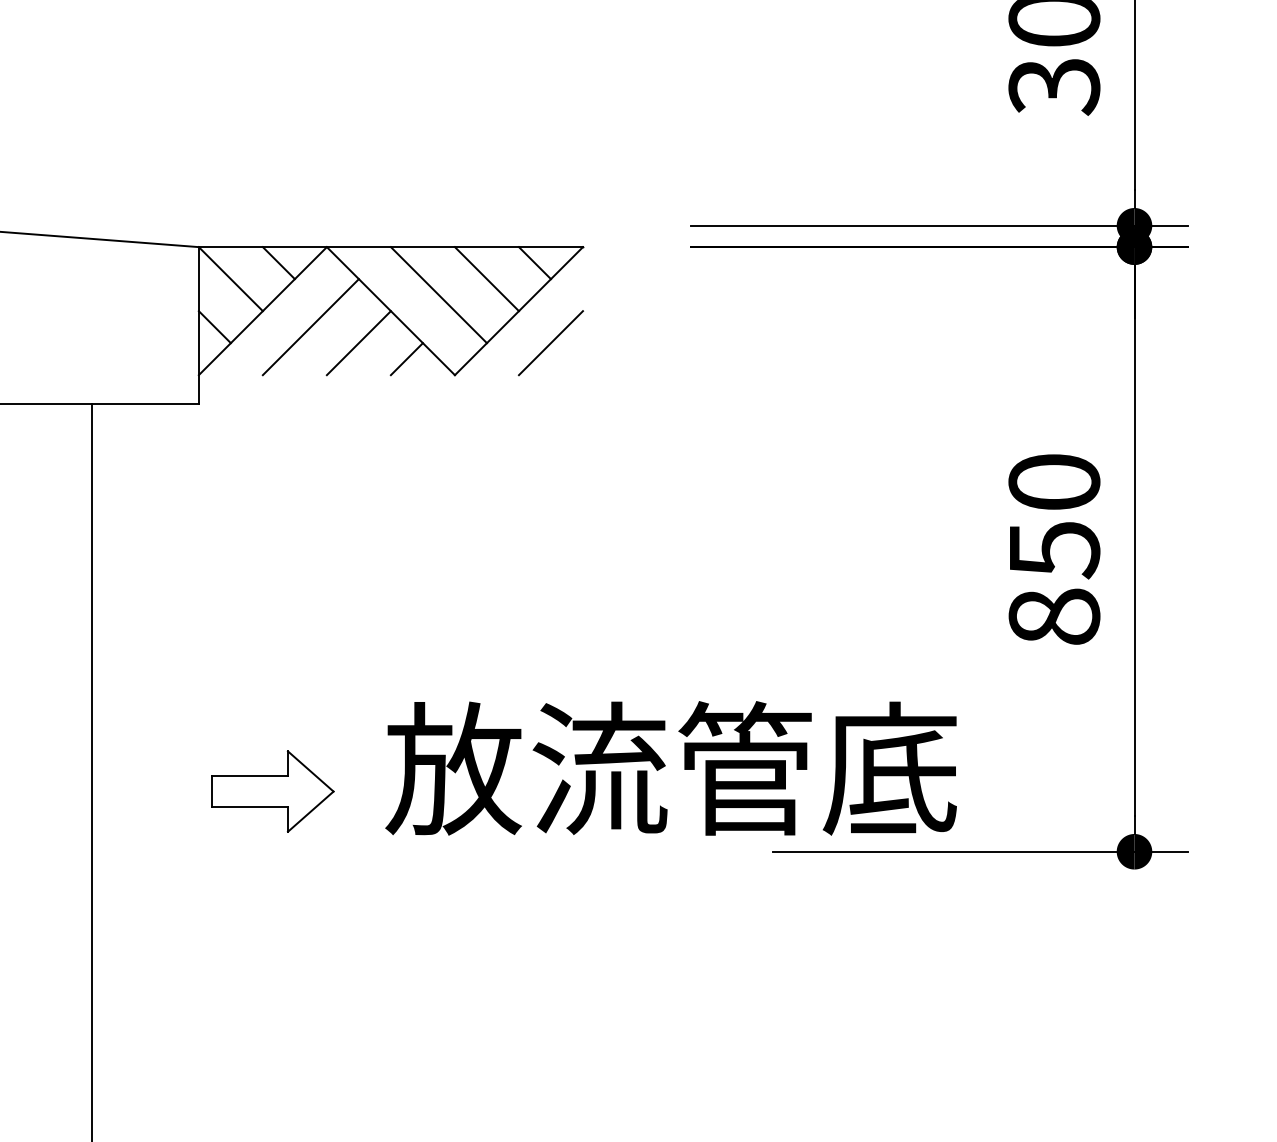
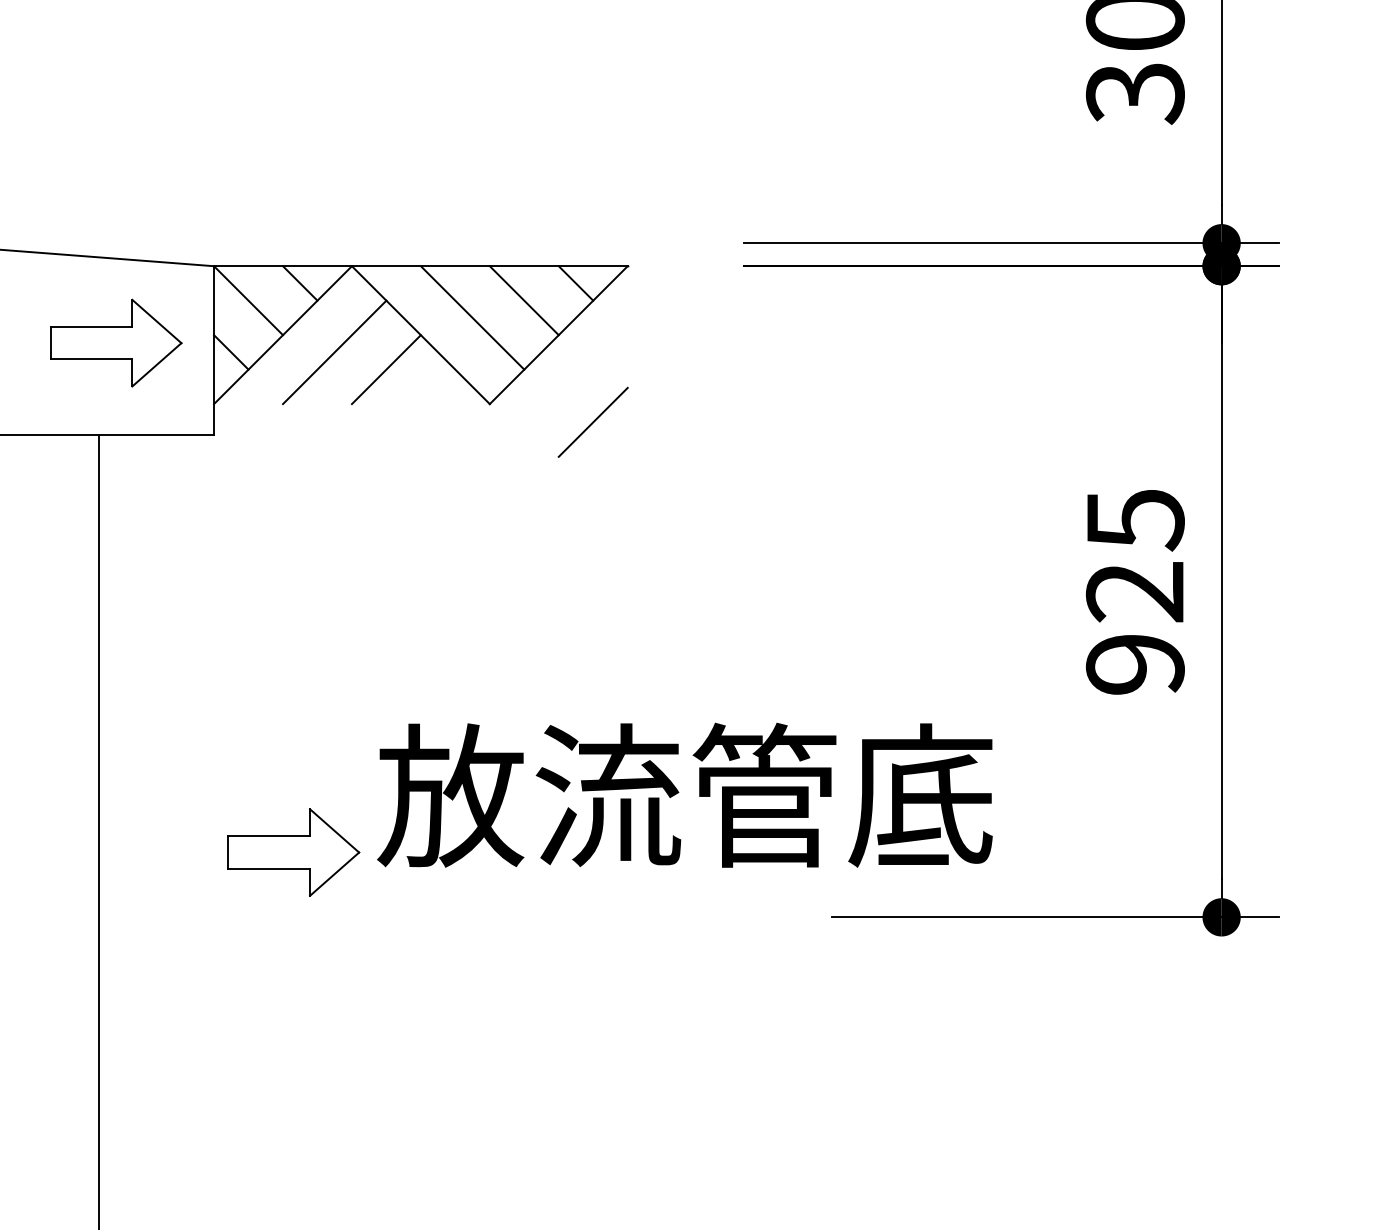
part: (107, 318) -> (115, 343), added
line: (550, 343) -> (592, 422), moved
line: (406, 359) -> (437, 387), removed
text: (1054, 549) -> (1135, 591), 850 -> 925
text: (670, 768) -> (684, 795), moved

